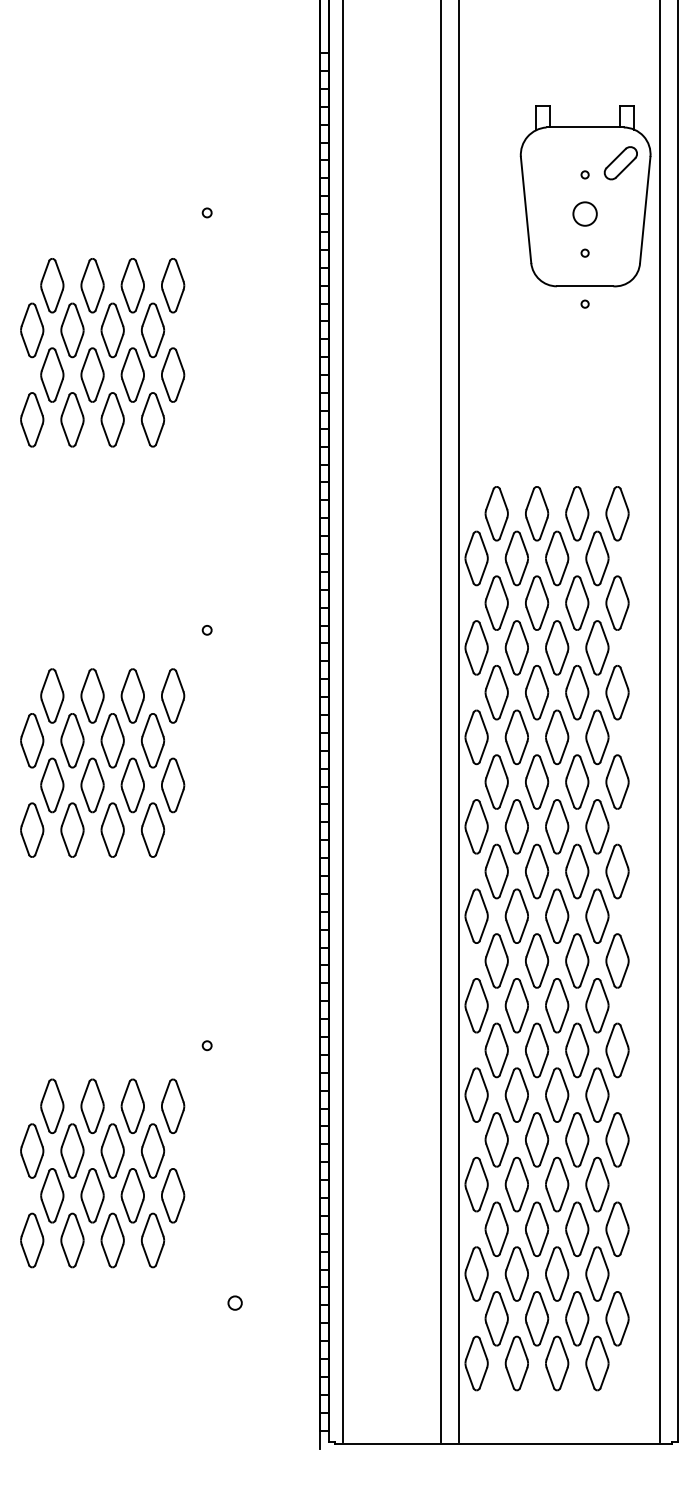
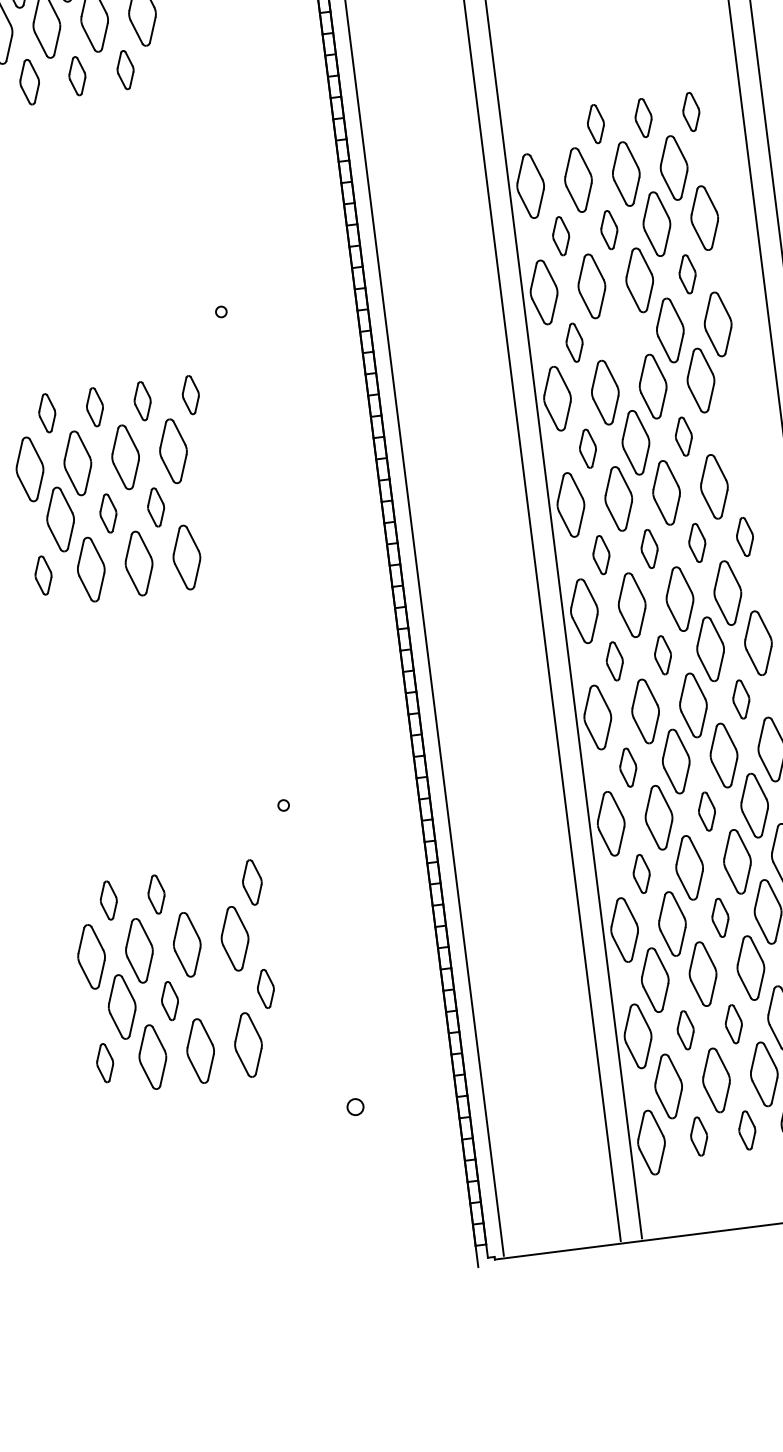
part: (72, 419) -> (29, 81), size x0.7
part: (112, 419) -> (77, 75), size x0.6
part: (153, 419) -> (125, 69), size x0.6
part: (496, 513) -> (547, 129), removed
part: (537, 513) -> (596, 123), size x0.6
part: (577, 513) -> (643, 117), size x0.6
part: (617, 513) -> (691, 111), size x0.6
part: (496, 602) -> (560, 235), size x0.6
part: (537, 602) -> (609, 229), size x0.6
part: (597, 647) -> (687, 273), size x0.6
part: (496, 692) -> (574, 342), size x0.6
part: (537, 692) -> (623, 336), removed
part: (52, 695) -> (47, 412), size x0.6
part: (92, 695) -> (94, 406), size x0.6
part: (132, 695) -> (142, 400), size x0.6
part: (173, 695) -> (191, 394), size x0.6
part: (496, 781) -> (587, 448), size x0.6
part: (577, 781) -> (683, 436), size x0.6
part: (617, 781) -> (731, 430), removed
part: (92, 785) -> (108, 513), size x0.6
part: (132, 785) -> (155, 507), size x0.6
part: (173, 785) -> (204, 501), removed
part: (32, 829) -> (43, 574), size x0.6
part: (496, 871) -> (601, 555), size x0.6
part: (537, 871) -> (649, 548), size x0.6
part: (577, 871) -> (697, 542), size x0.6
part: (617, 871) -> (744, 536), size x0.6
part: (496, 960) -> (614, 660), size x0.6
part: (537, 960) -> (663, 654), size x0.6
part: (597, 1005) -> (741, 699), size x0.6
part: (496, 1050) -> (628, 767), size x0.6
part: (557, 1094) -> (707, 810), size x0.6
part: (52, 1105) -> (108, 899), size x0.6
part: (92, 1105) -> (156, 893), size x0.6
part: (132, 1105) -> (203, 887), removed
part: (173, 1105) -> (252, 881), size x0.7
part: (496, 1139) -> (641, 873), size x0.6
part: (557, 1184) -> (720, 917), size x0.6
part: (92, 1195) -> (169, 1000), size x0.6
part: (132, 1195) -> (217, 994), removed
part: (173, 1195) -> (266, 988), size x0.6
part: (32, 1240) -> (105, 1063), size x0.6
part: (516, 1273) -> (685, 1029), size x0.6
part: (557, 1273) -> (734, 1023), size x0.6
part: (516, 1363) -> (698, 1136), size x0.6
part: (557, 1363) -> (747, 1130), size x0.6

